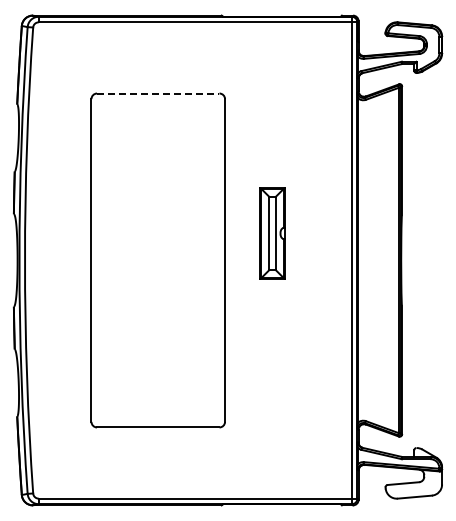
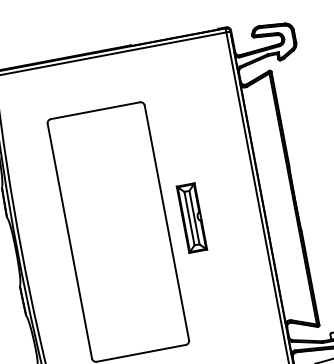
line: (158, 93) -> (95, 110), dashed -> solid
part: (272, 233) -> (191, 218), moved

